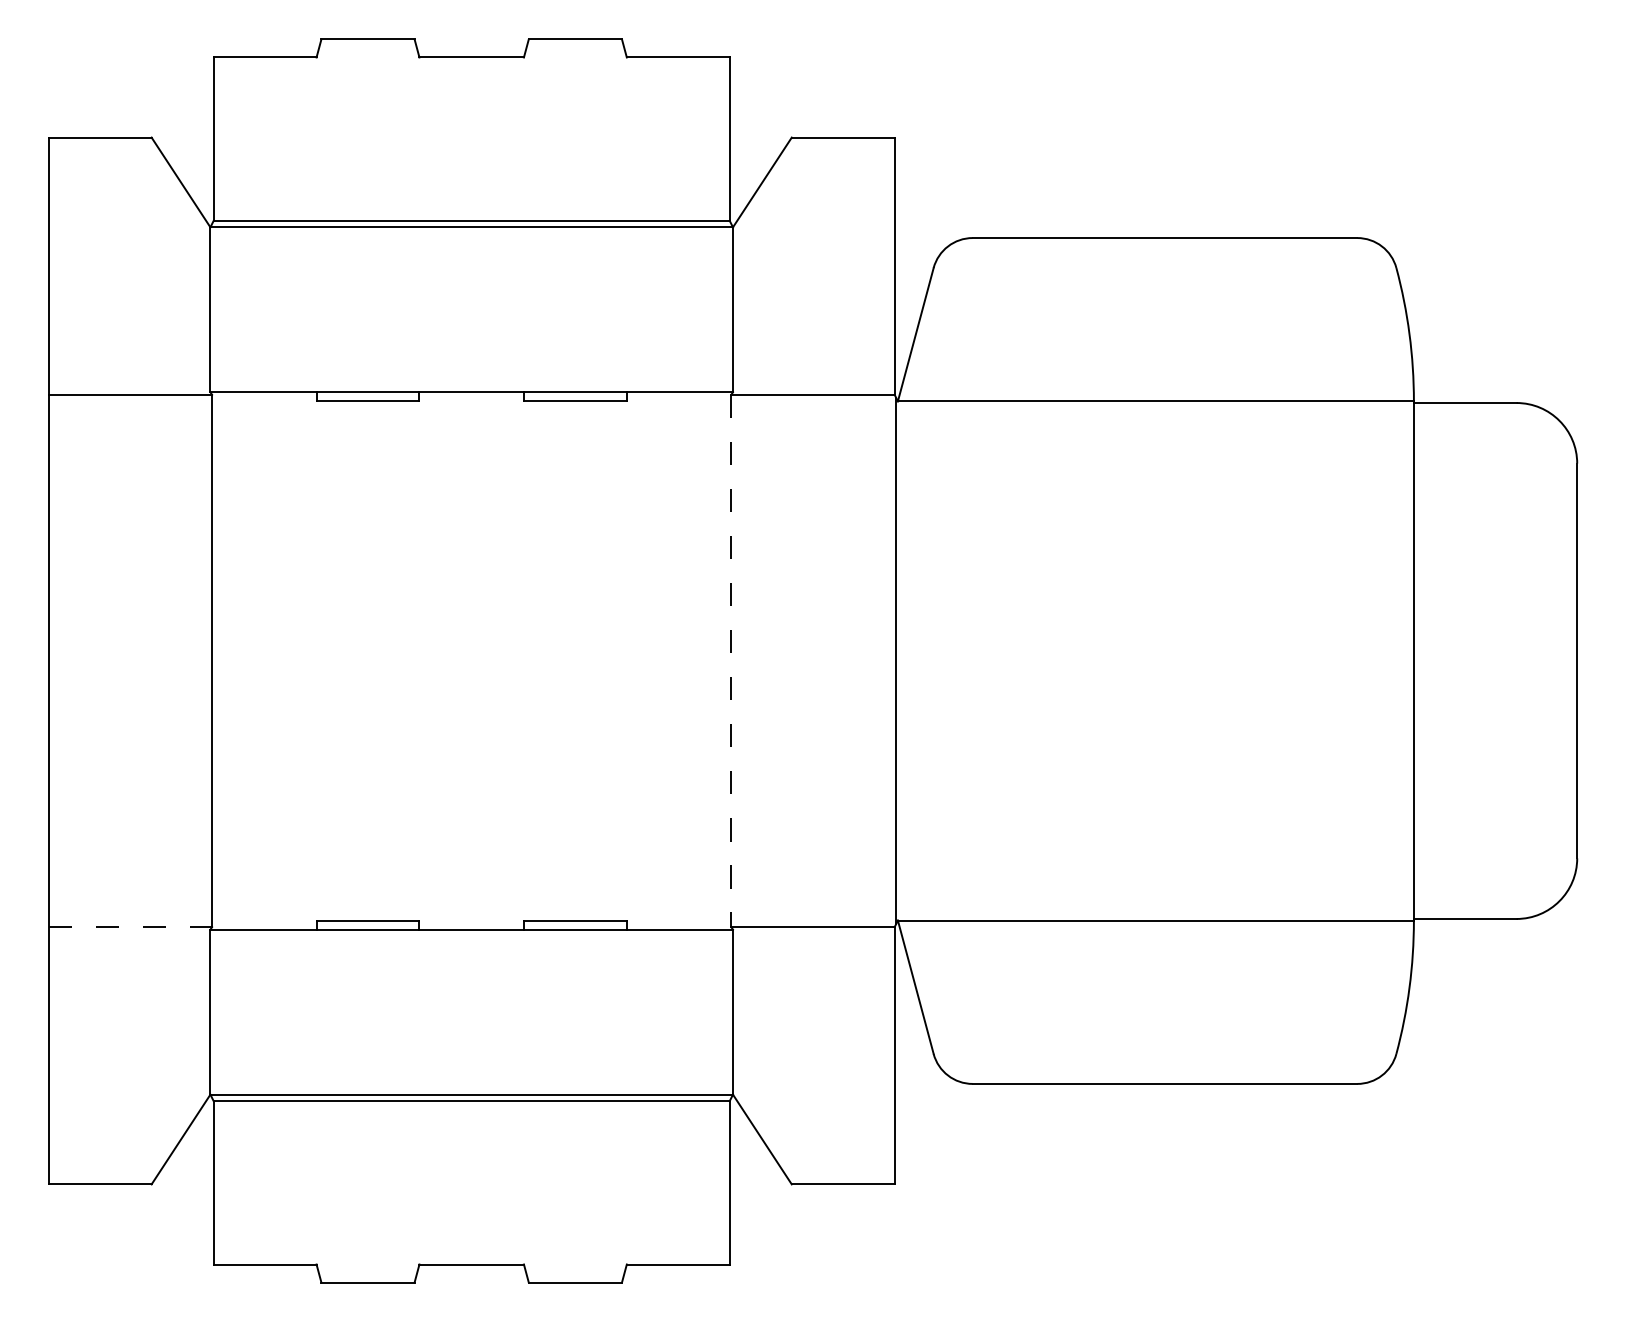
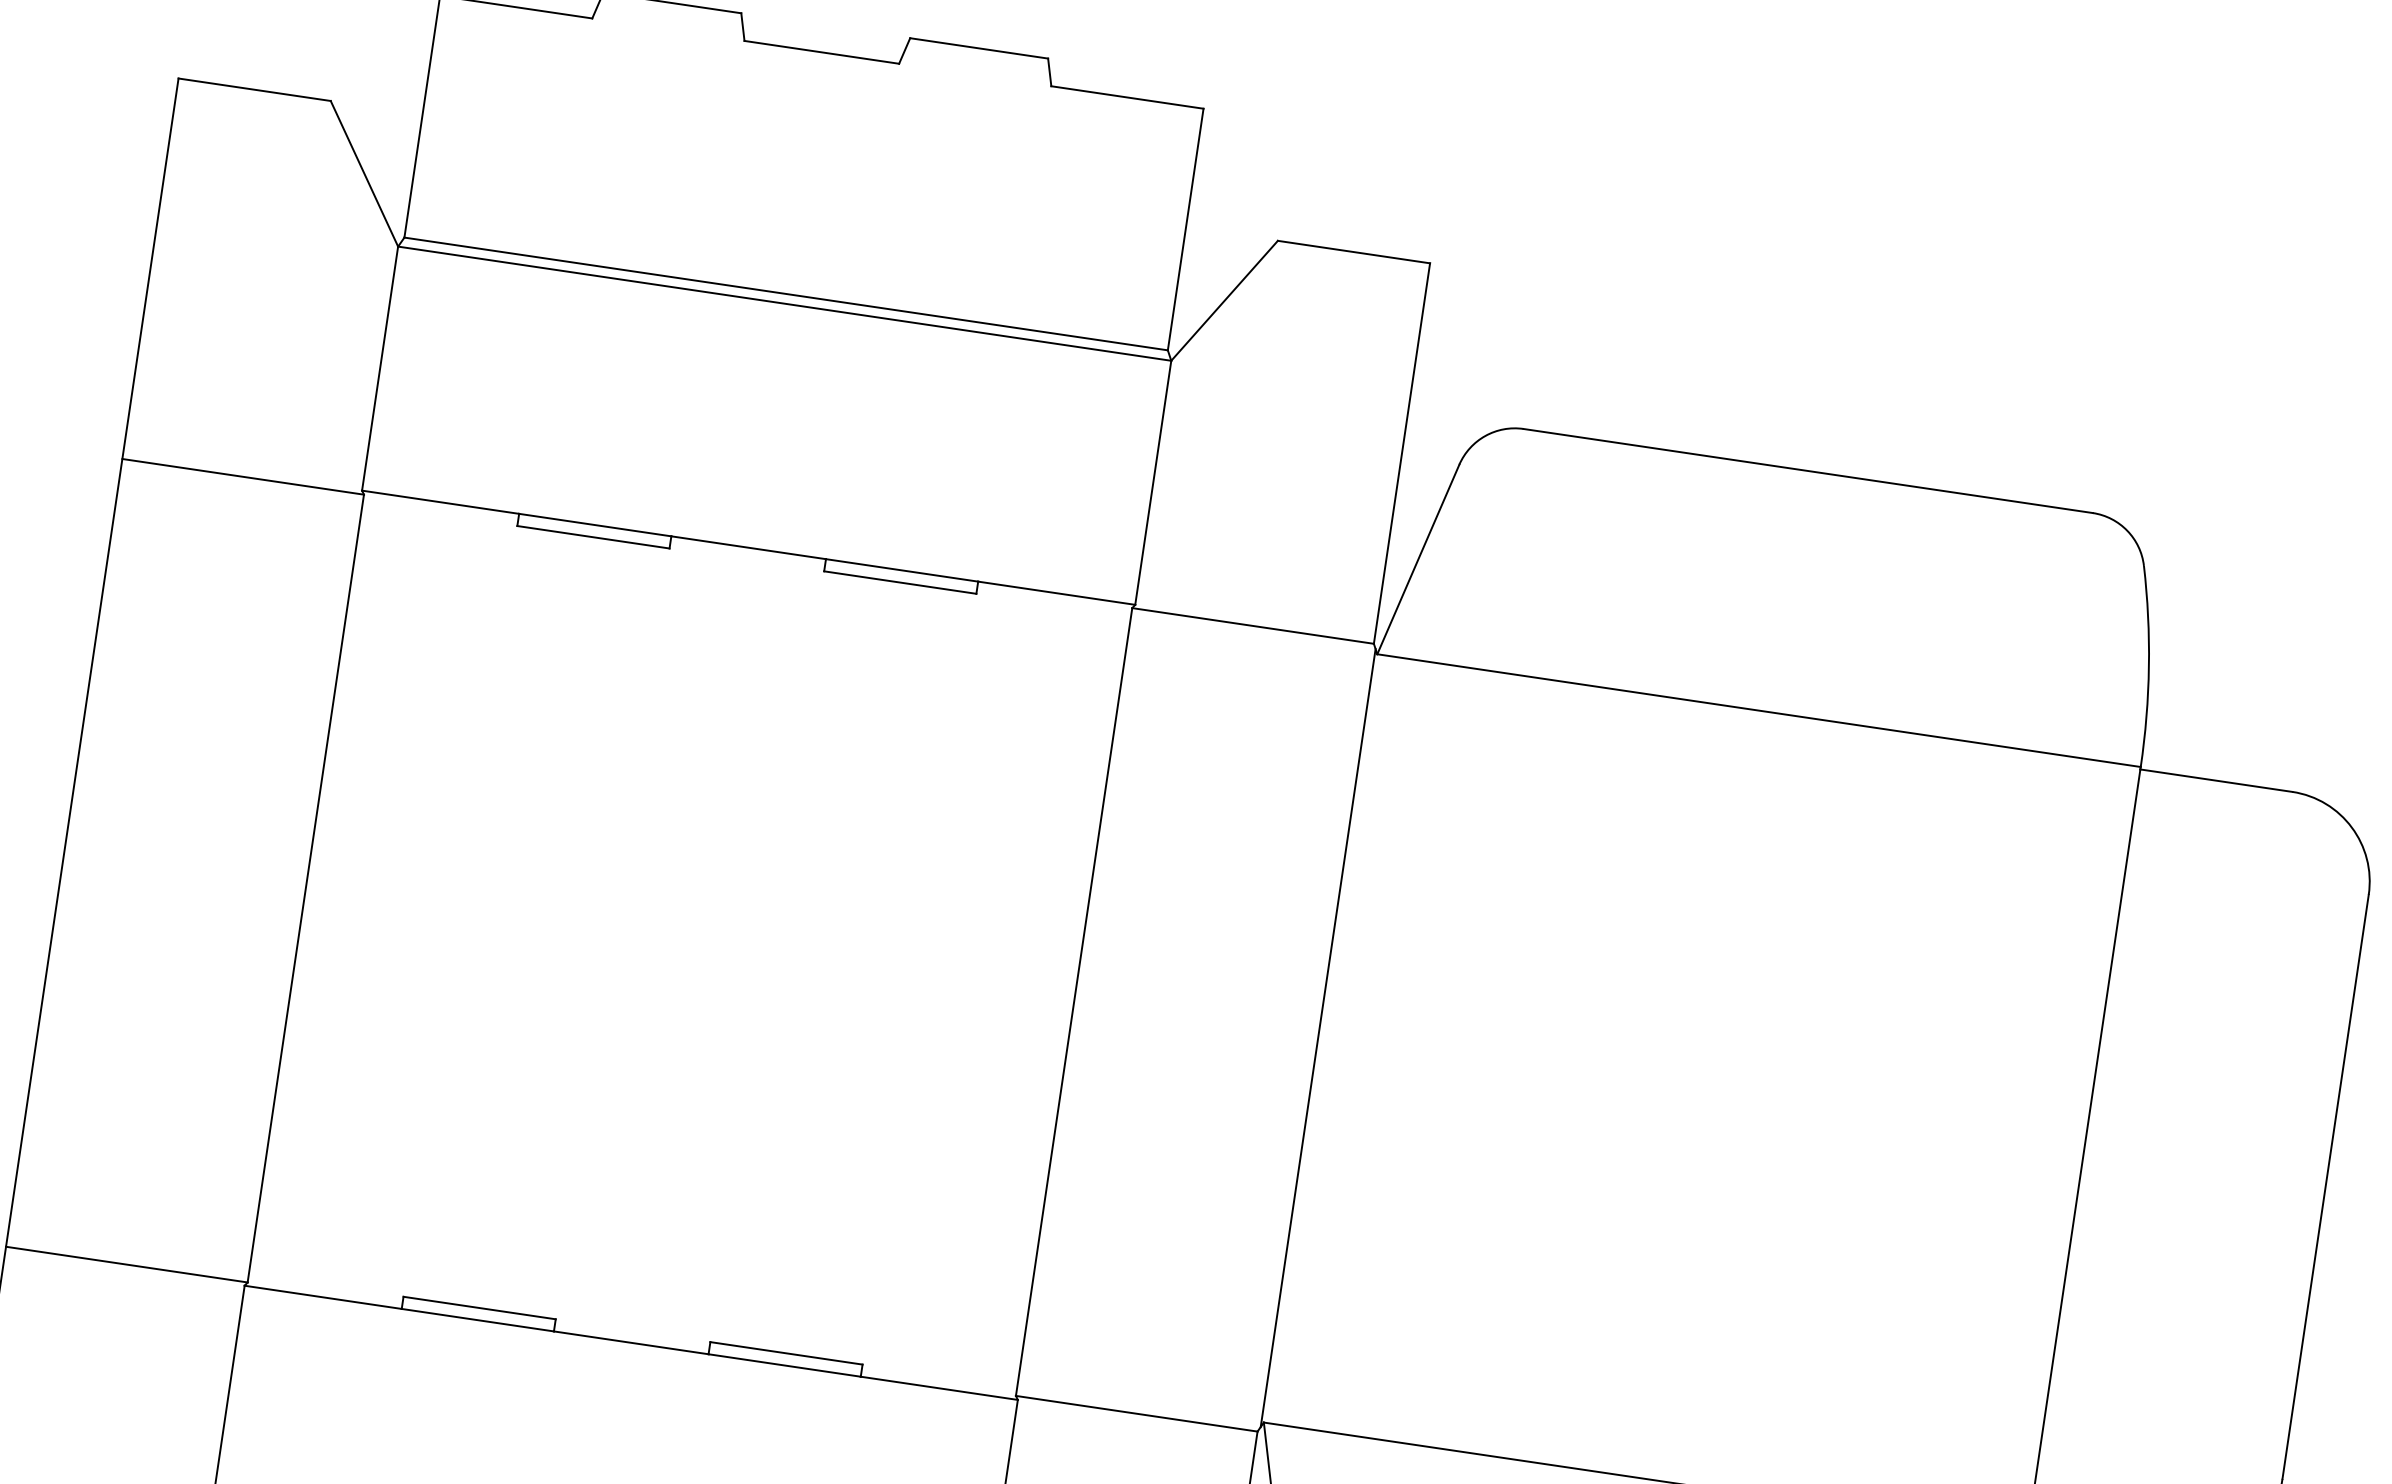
line: (731, 661) -> (1074, 1002), dashed -> solid
line: (130, 927) -> (126, 1265), dashed -> solid

